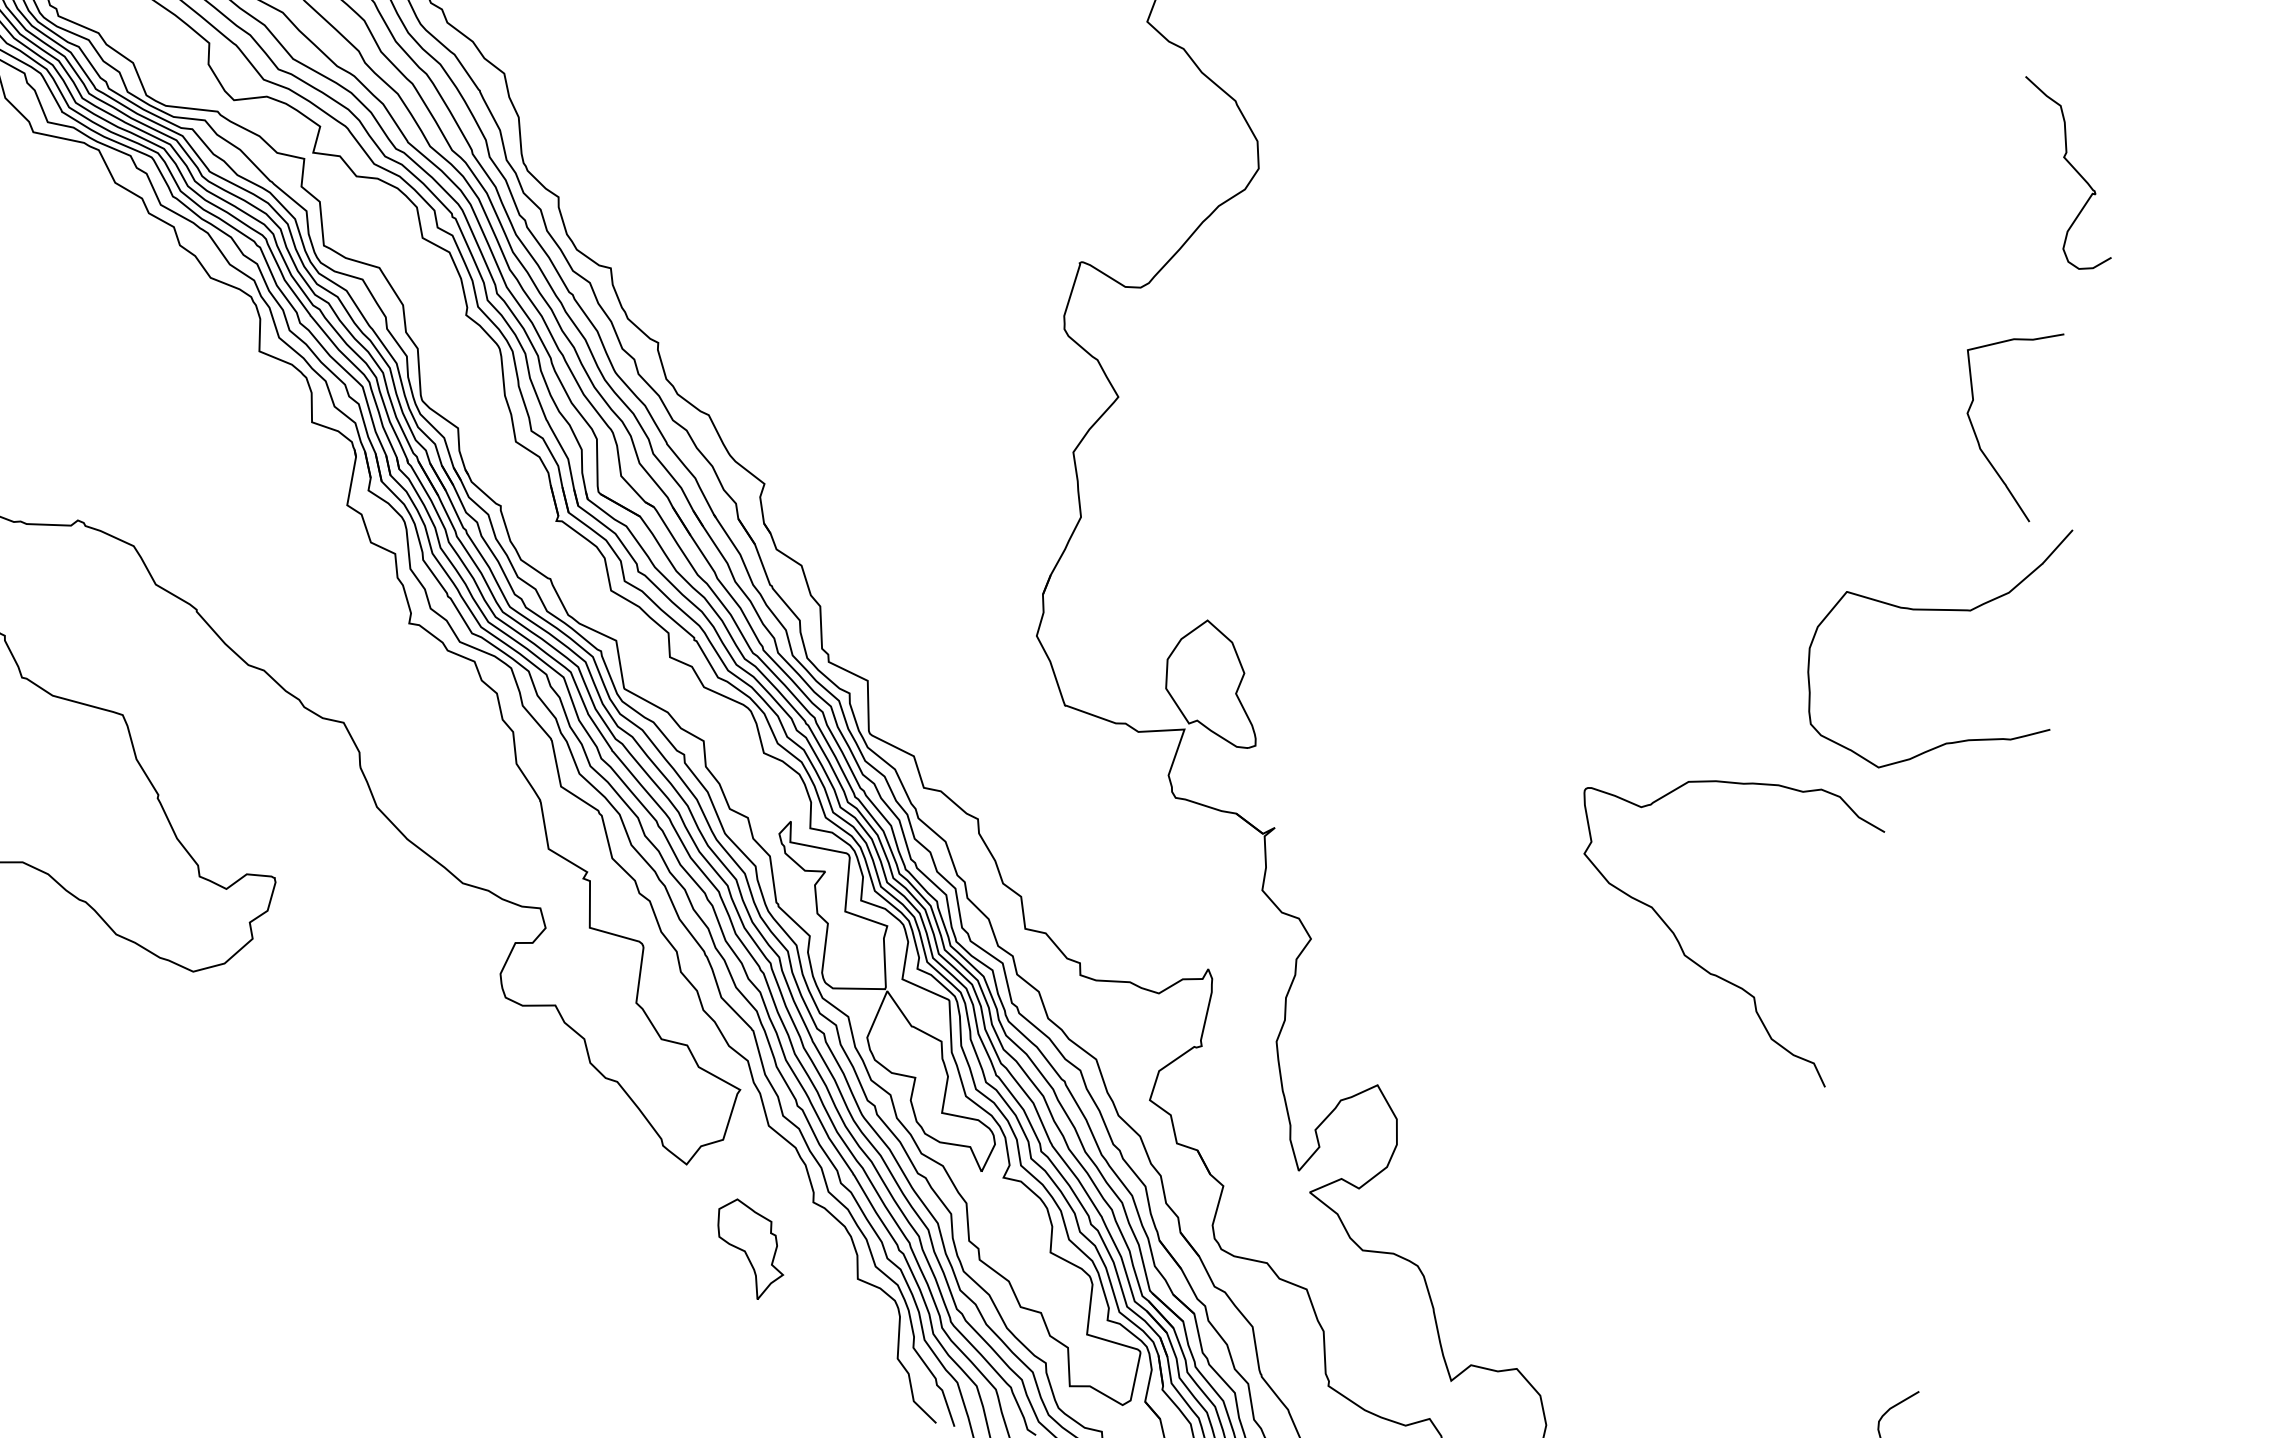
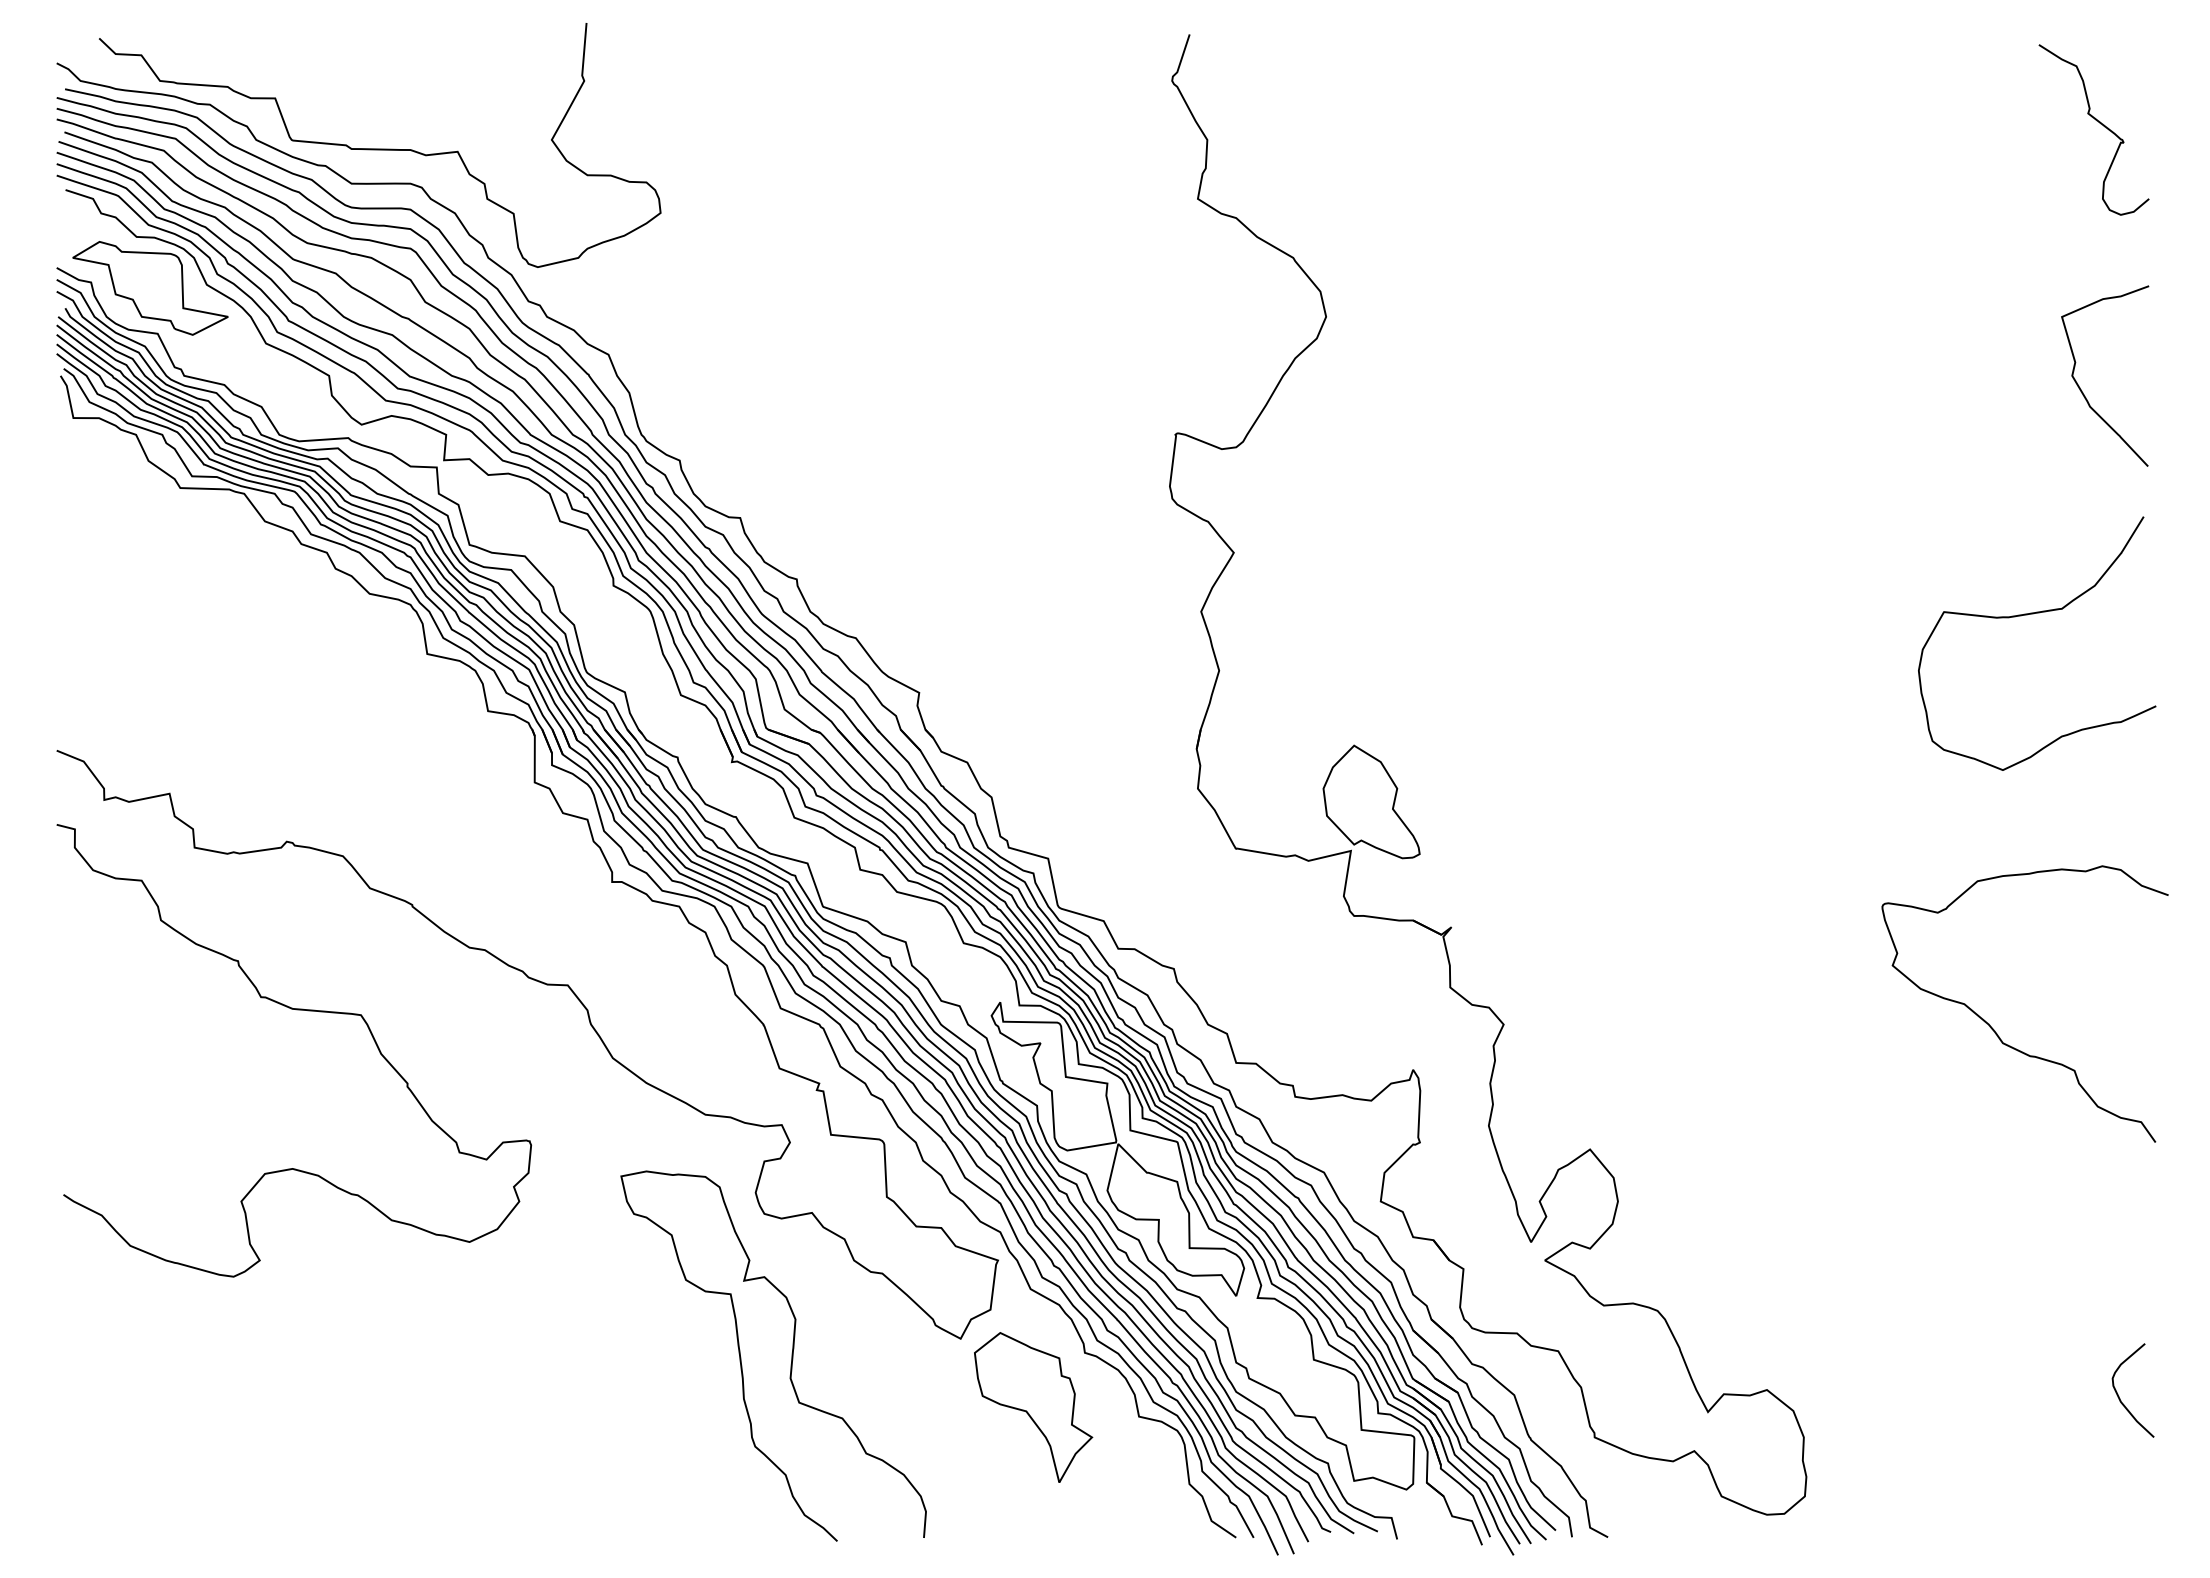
curve: (2073, 169) -> (2099, 123), moved
curve: (1973, 427) -> (2080, 387), moved
curve: (1678, 939) -> (1994, 1029), moved
curve: (507, 1150) -> (791, 1355), added
part: (749, 1249) -> (1033, 1407), size x1.67

